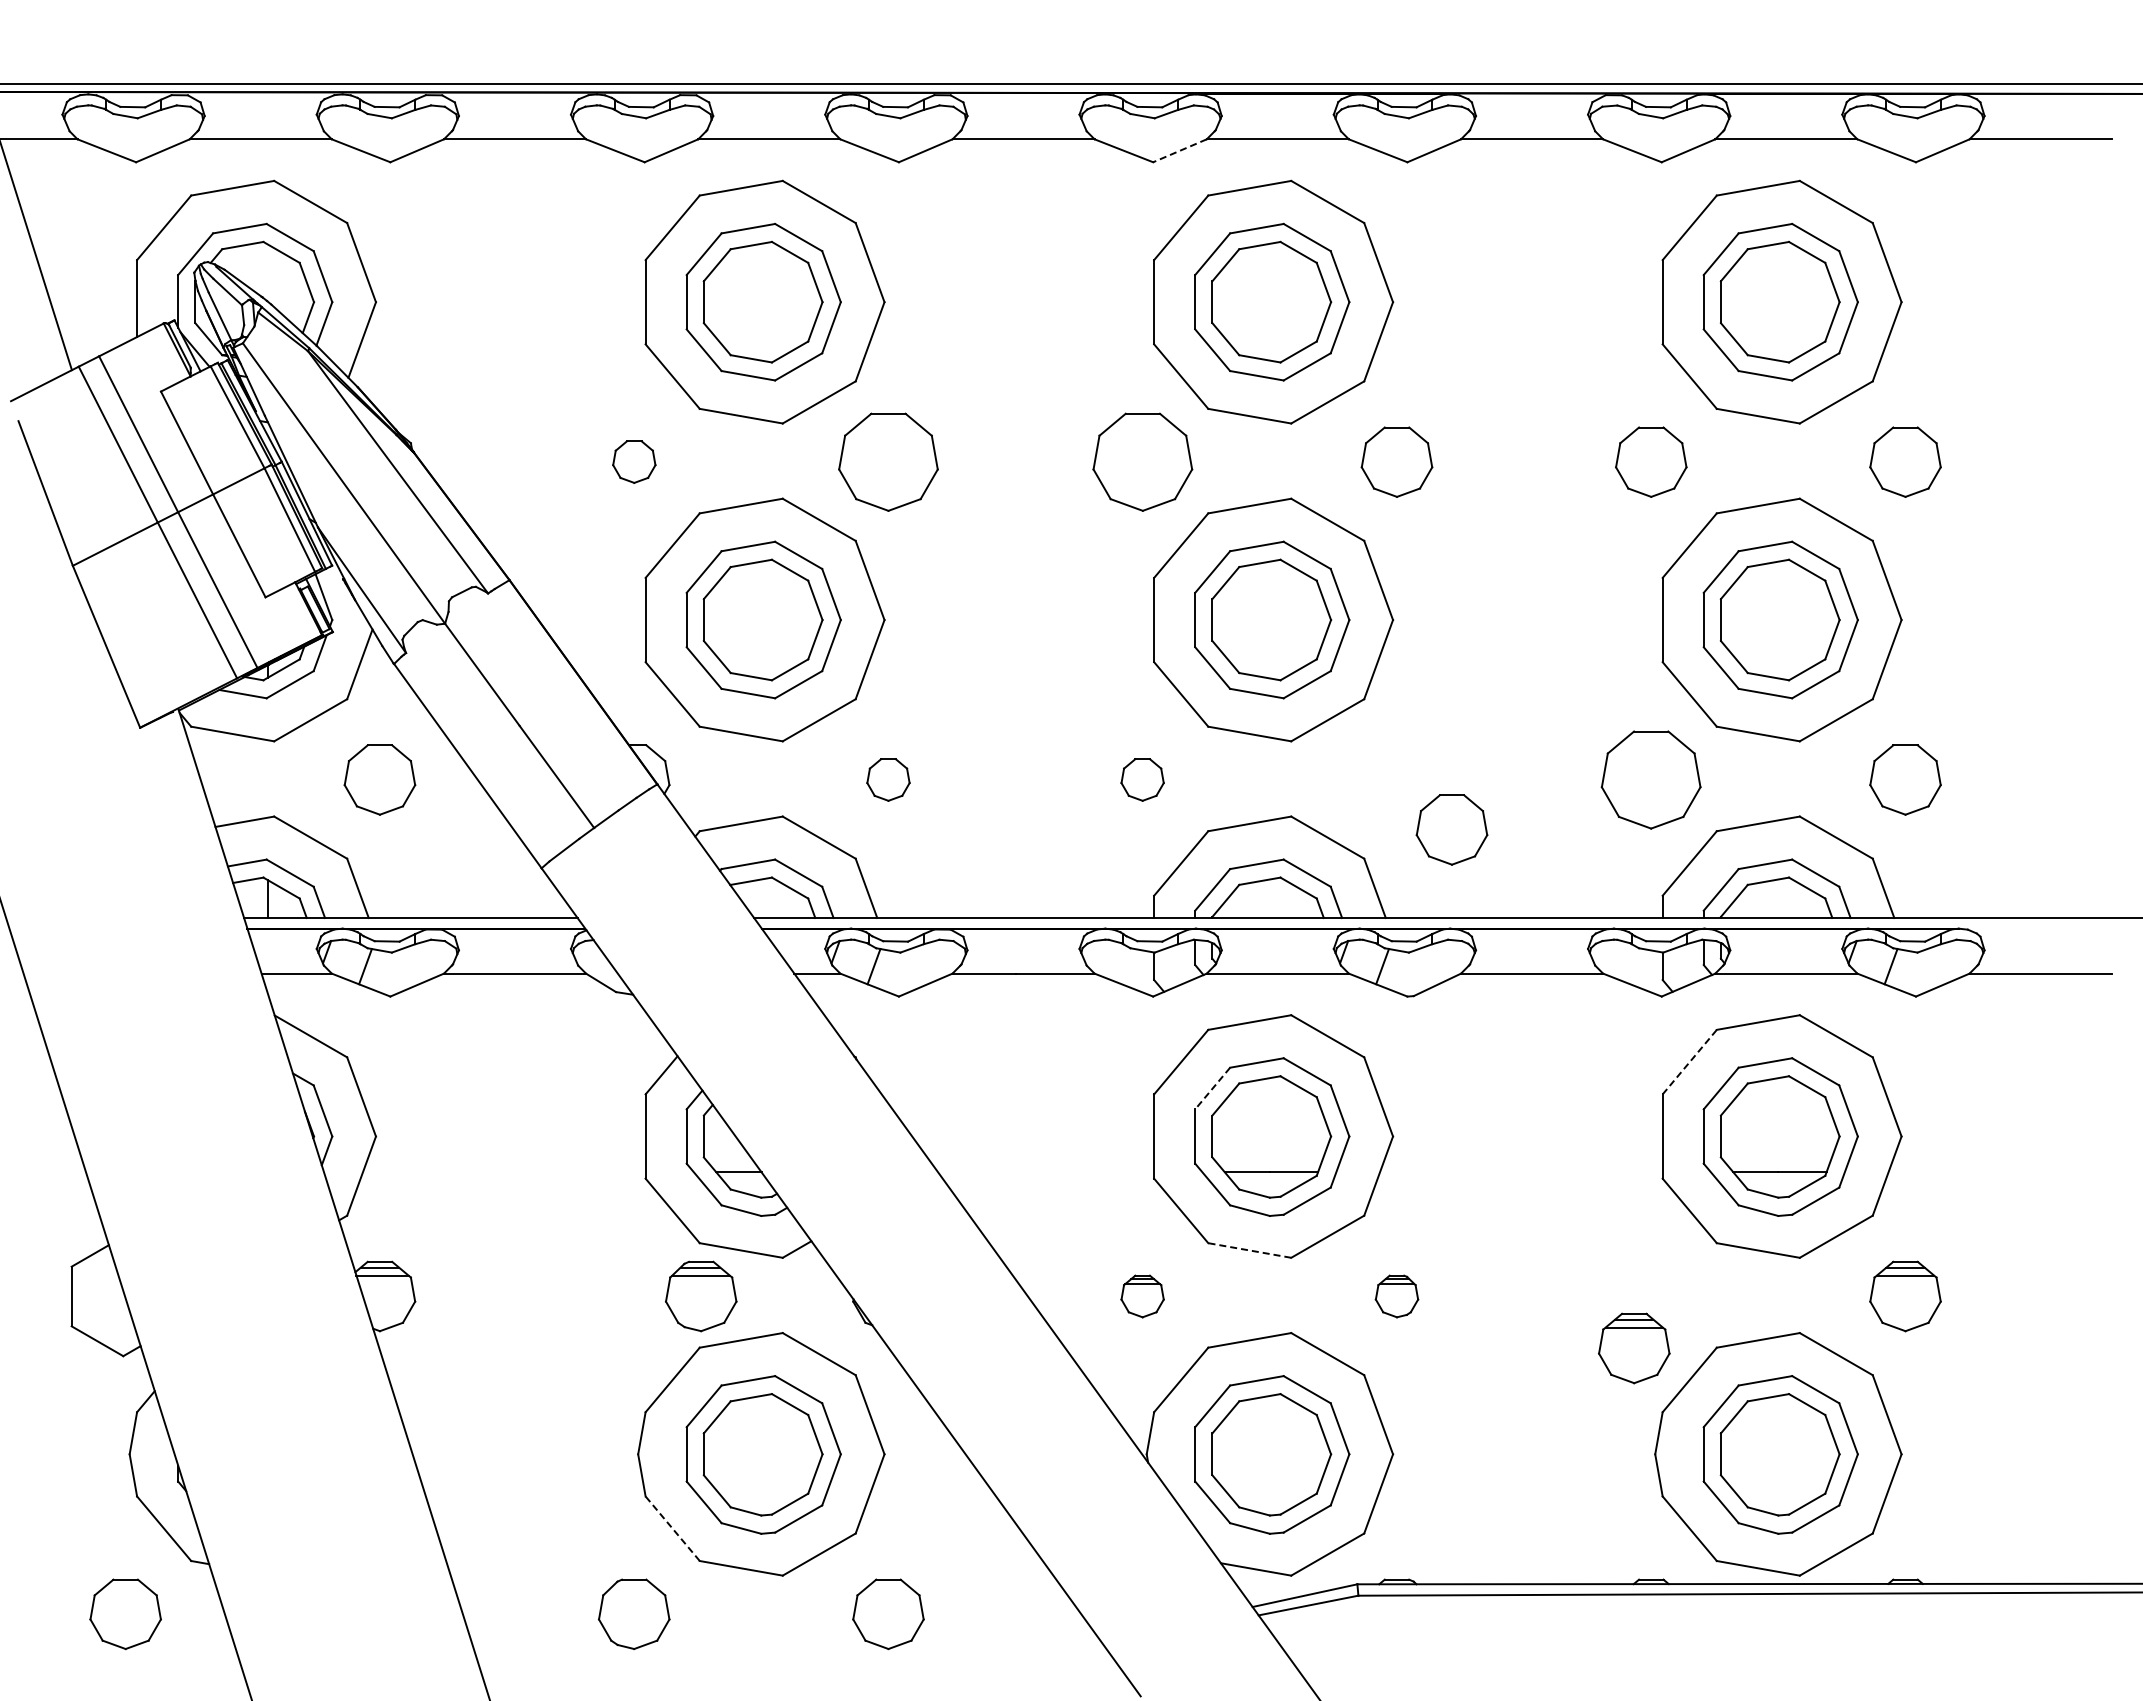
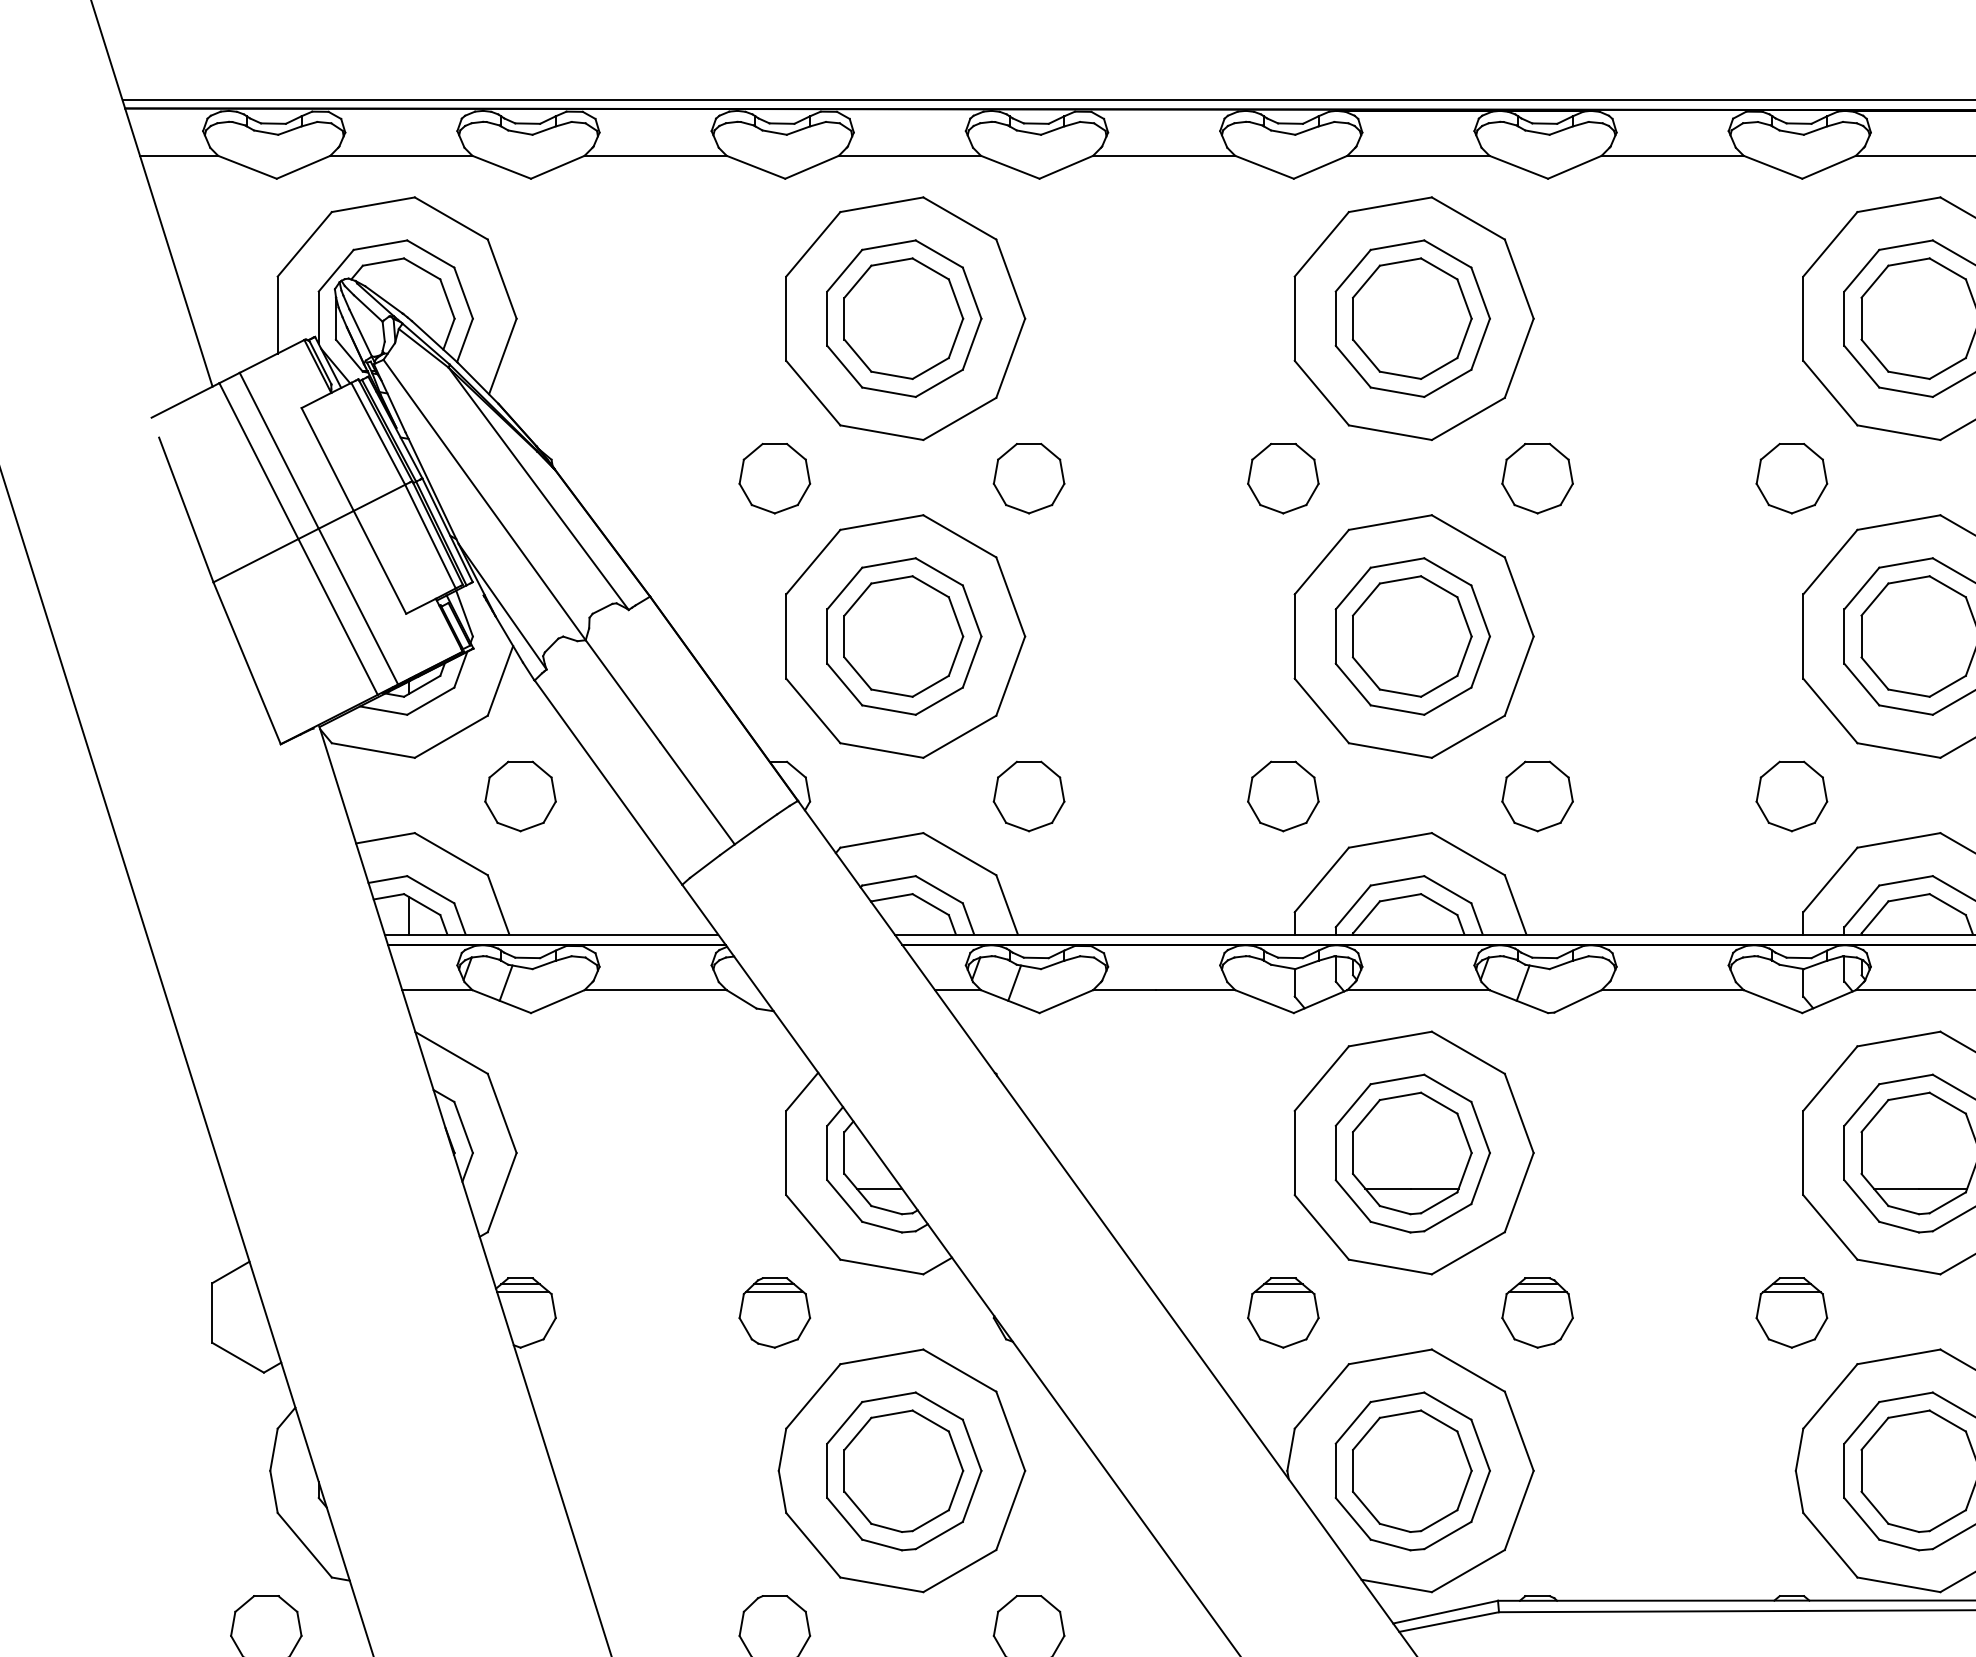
line: (1179, 151) -> (1320, 168), dashed -> solid
part: (634, 461) -> (775, 478), size x1.67
part: (888, 461) -> (1029, 478), size x0.71
part: (1142, 461) -> (1283, 478), size x0.71
part: (888, 779) -> (1029, 796), size x1.67
part: (1142, 779) -> (1283, 796), size x1.67
part: (1651, 779) -> (1792, 796), size x0.71
part: (1451, 829) -> (1537, 796), moved
line: (1690, 1061) -> (1831, 1078), dashed -> solid
line: (1212, 1088) -> (1353, 1105), dashed -> solid
line: (1249, 1250) -> (1390, 1267), dashed -> solid
part: (701, 1296) -> (775, 1313), moved
part: (1142, 1296) -> (1283, 1313), size x1.67
part: (1396, 1296) -> (1537, 1313), size x1.67
part: (1634, 1348) -> (1792, 1313), moved
line: (672, 1528) -> (813, 1545), dashed -> solid

